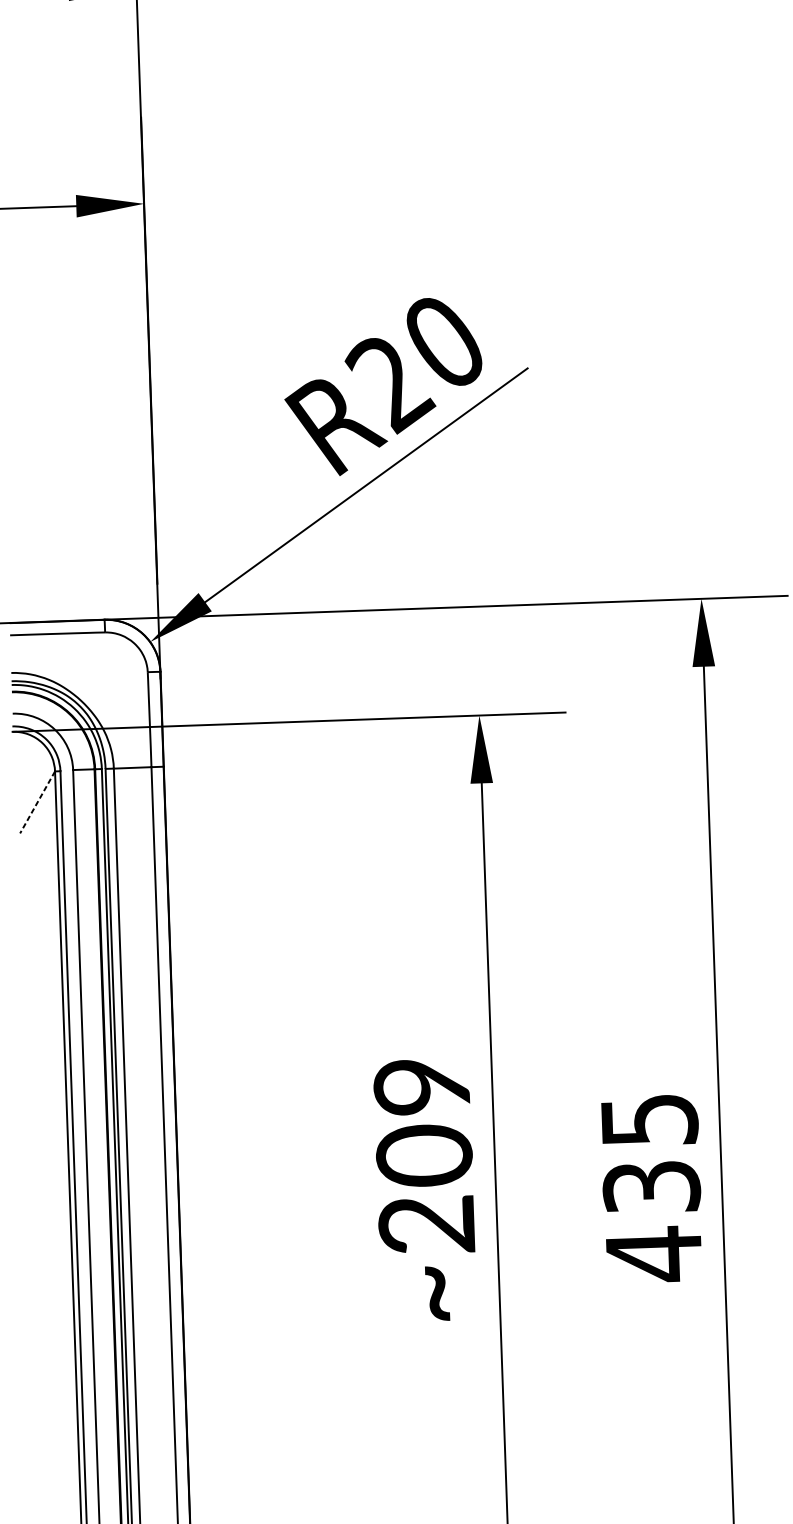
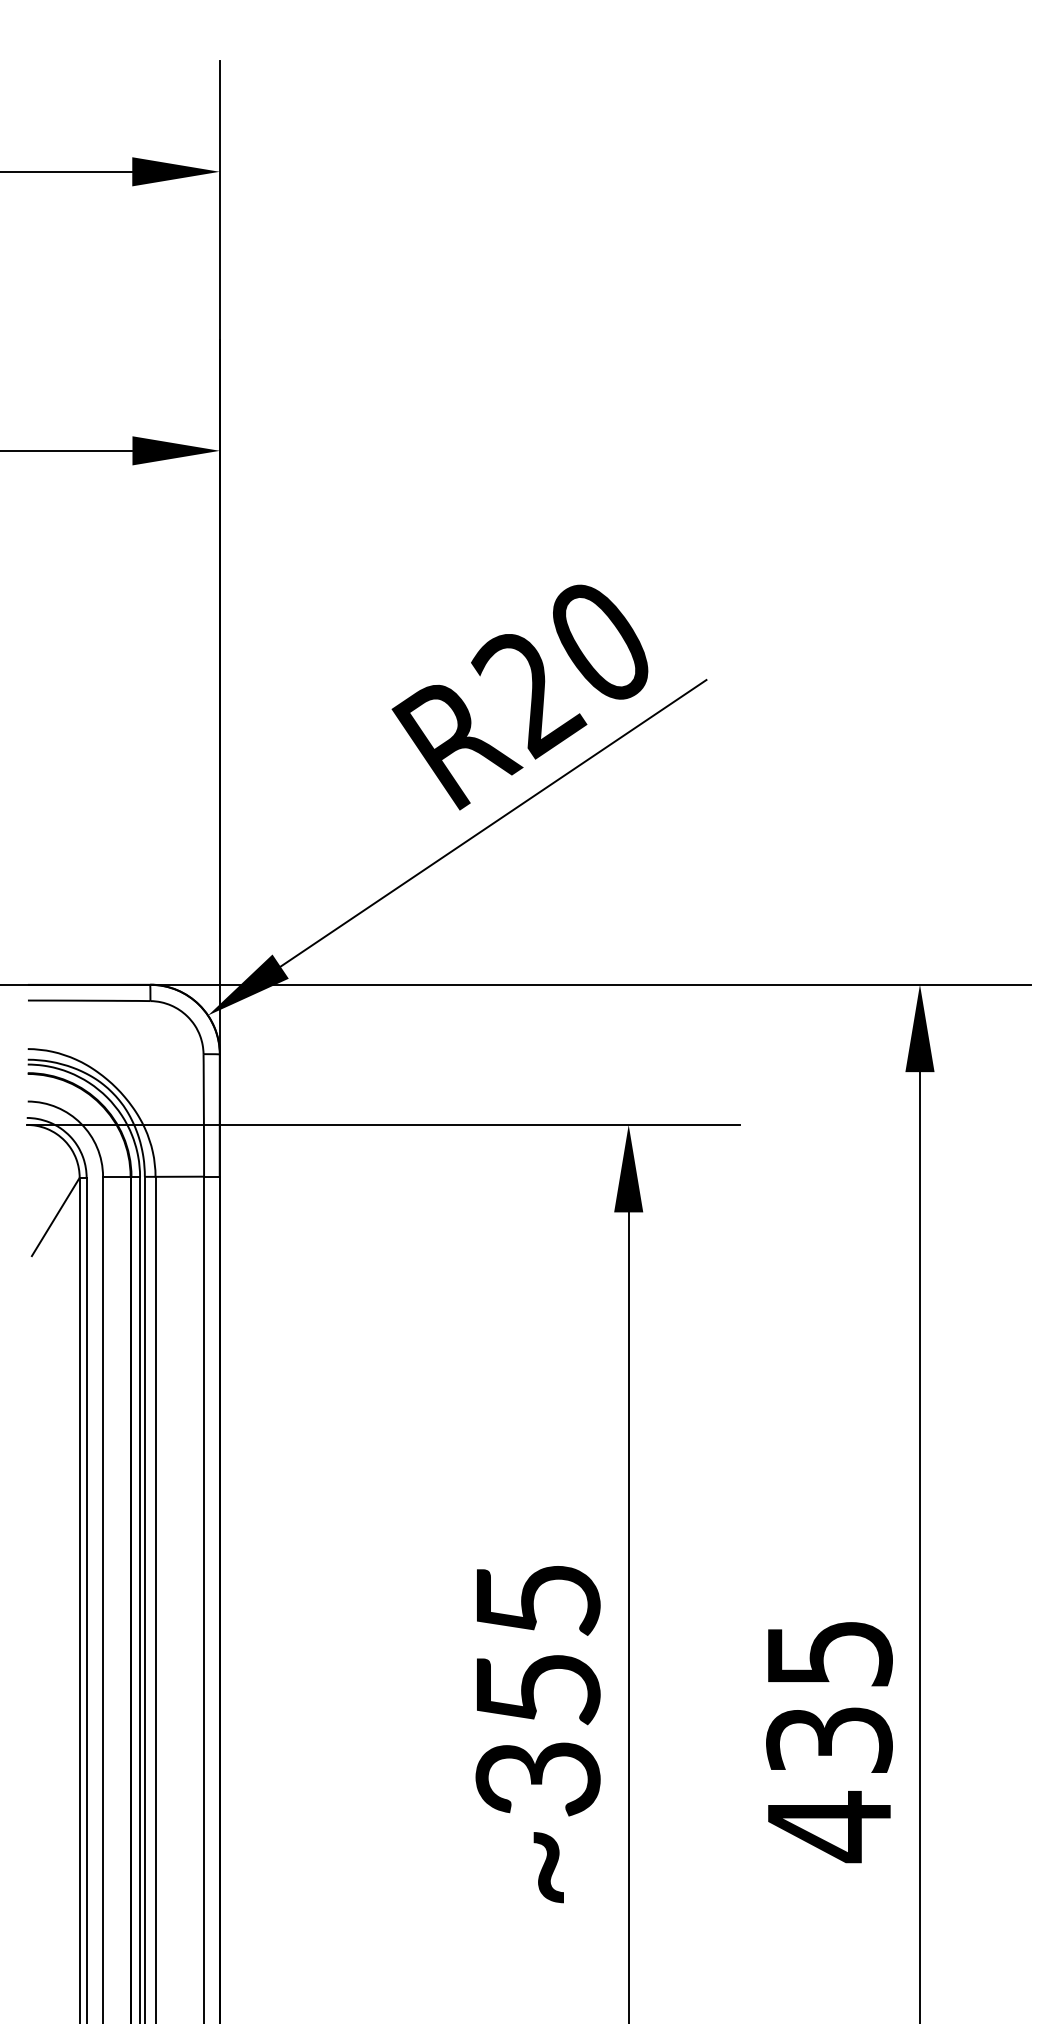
line: (37, 802) -> (55, 1216), dashed -> solid
text: (423, 1156) -> (537, 1690), ~209 -> ~355

